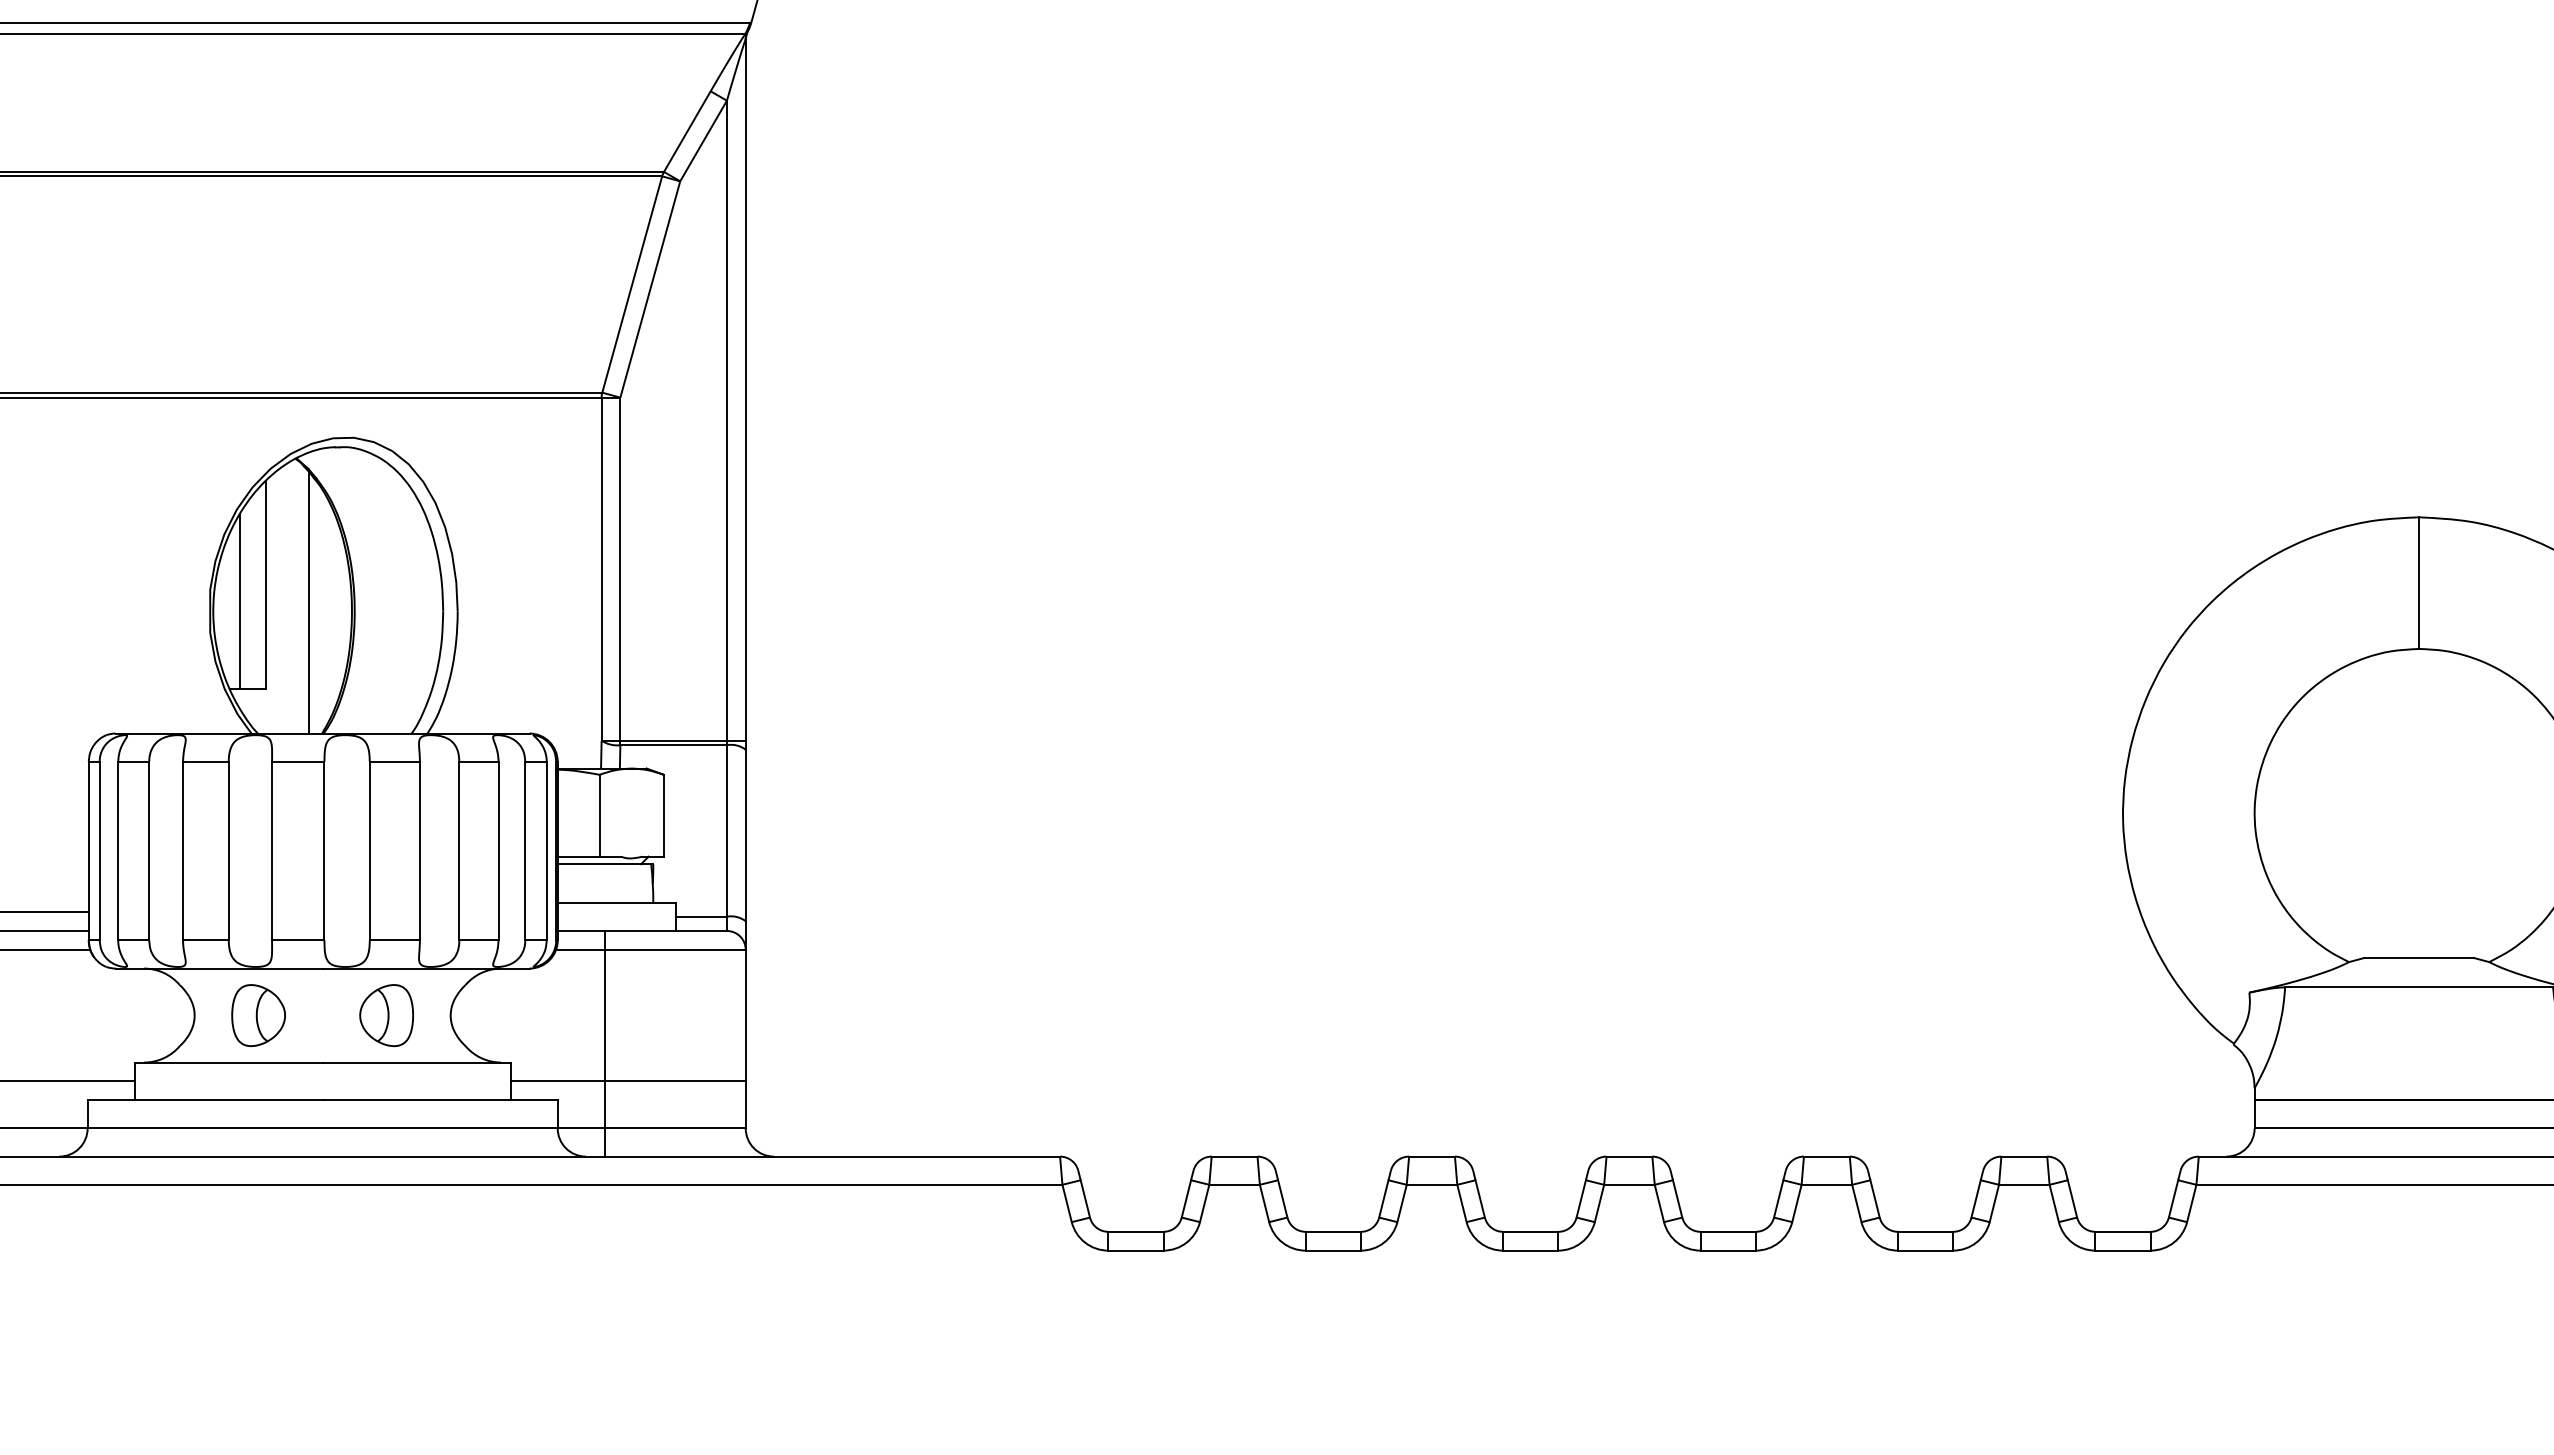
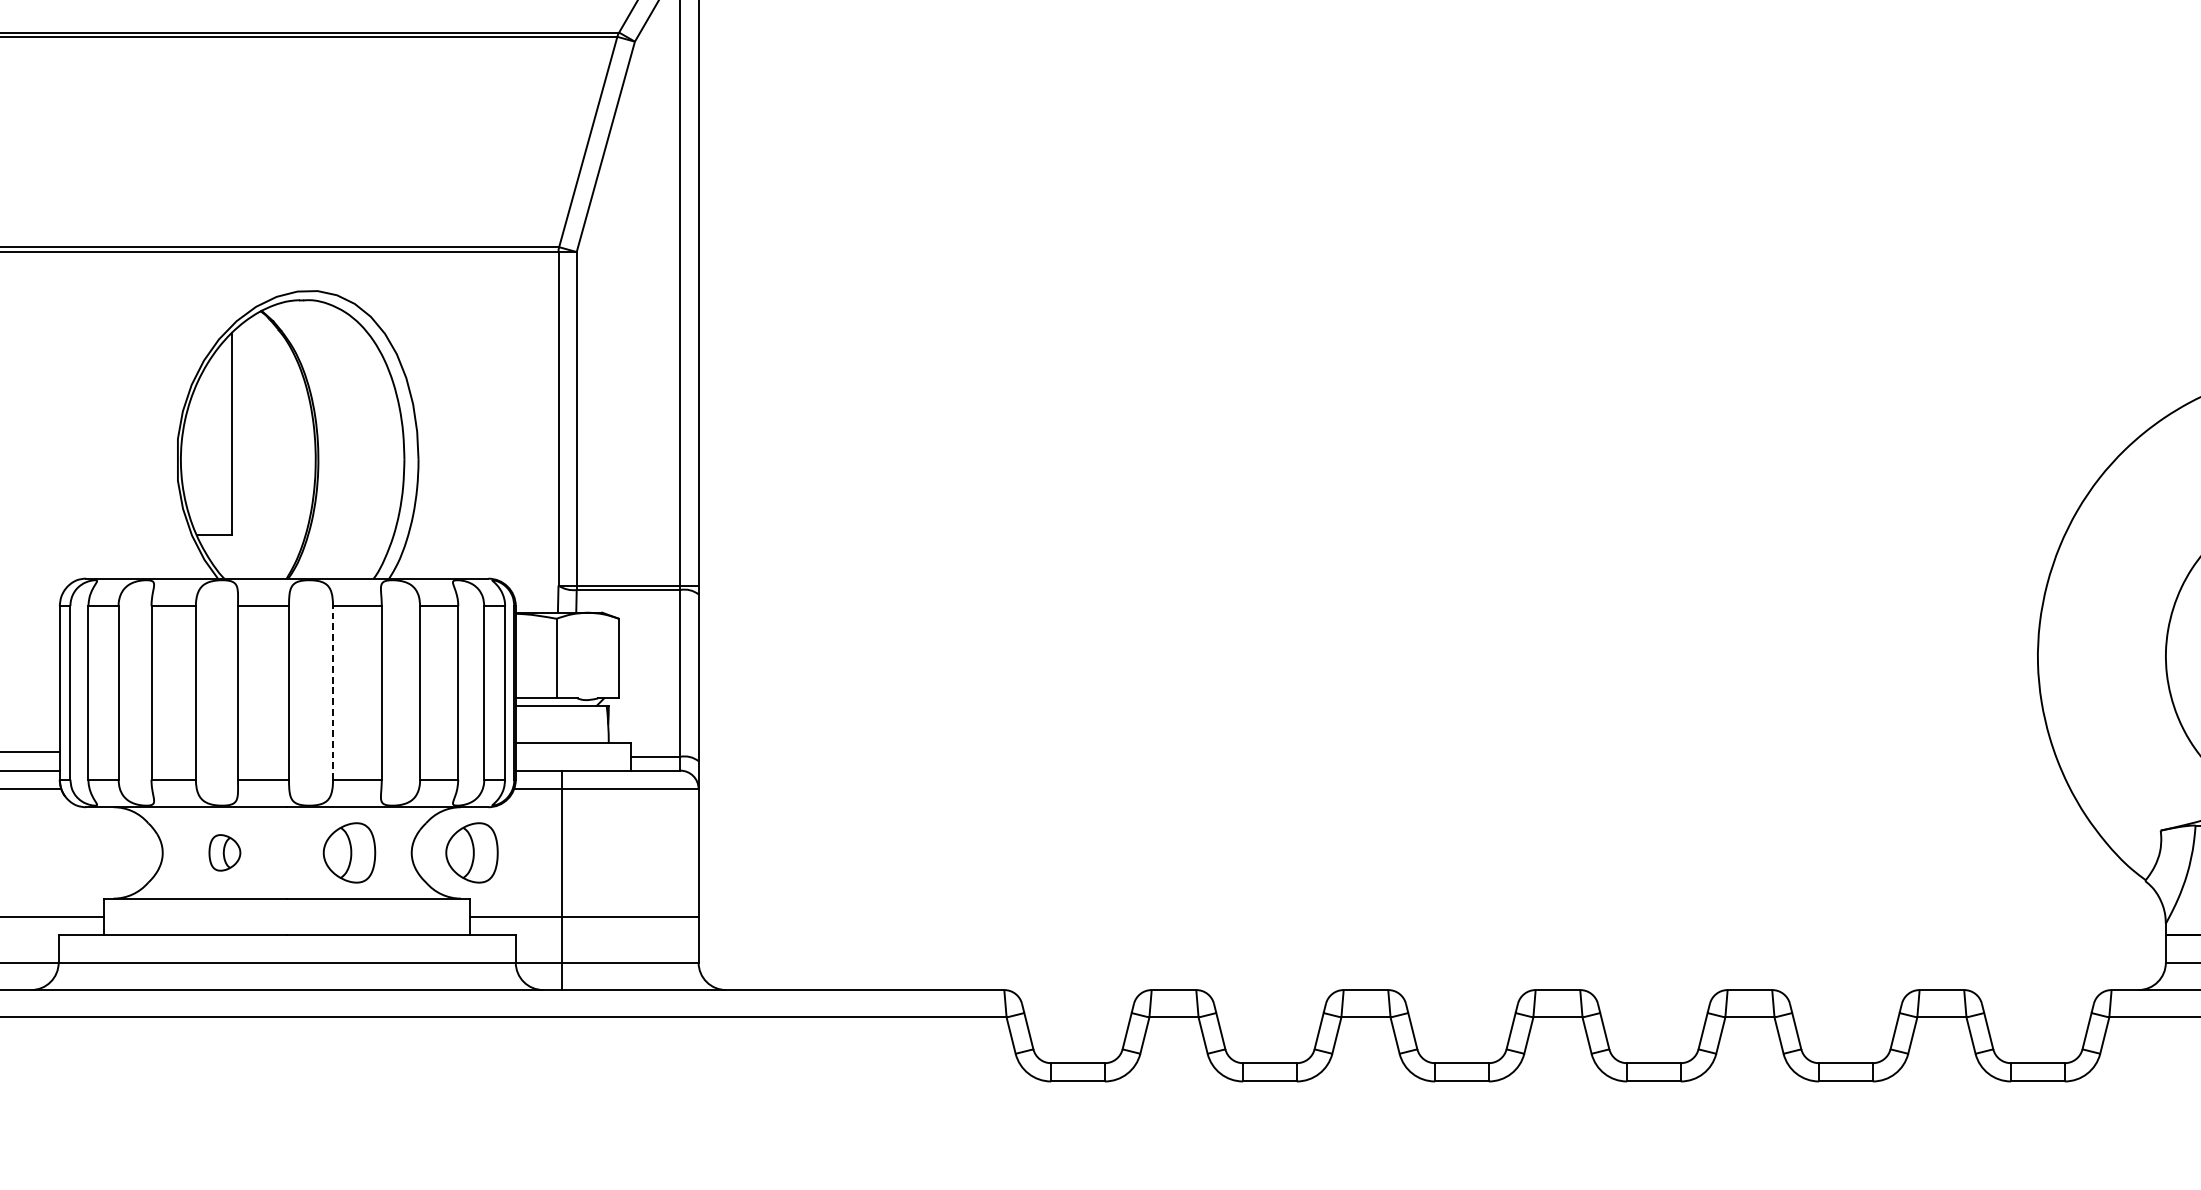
line: (239, 601) -> (206, 450), removed
line: (308, 602) -> (273, 451), removed
line: (369, 850) -> (332, 692), solid -> dashed
part: (258, 1015) -> (224, 852), size x0.6
part: (512, 1015) -> (471, 852), added

